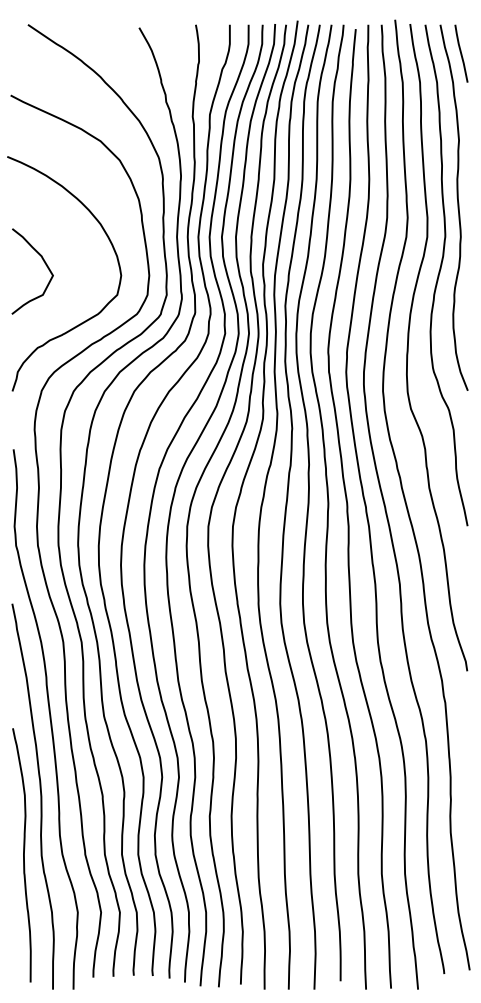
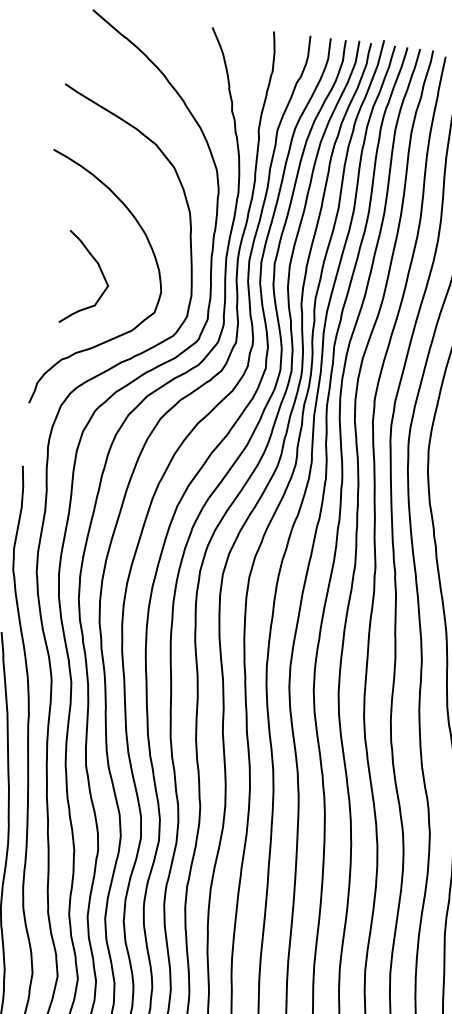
curve: (45, 265) -> (101, 274), moved

